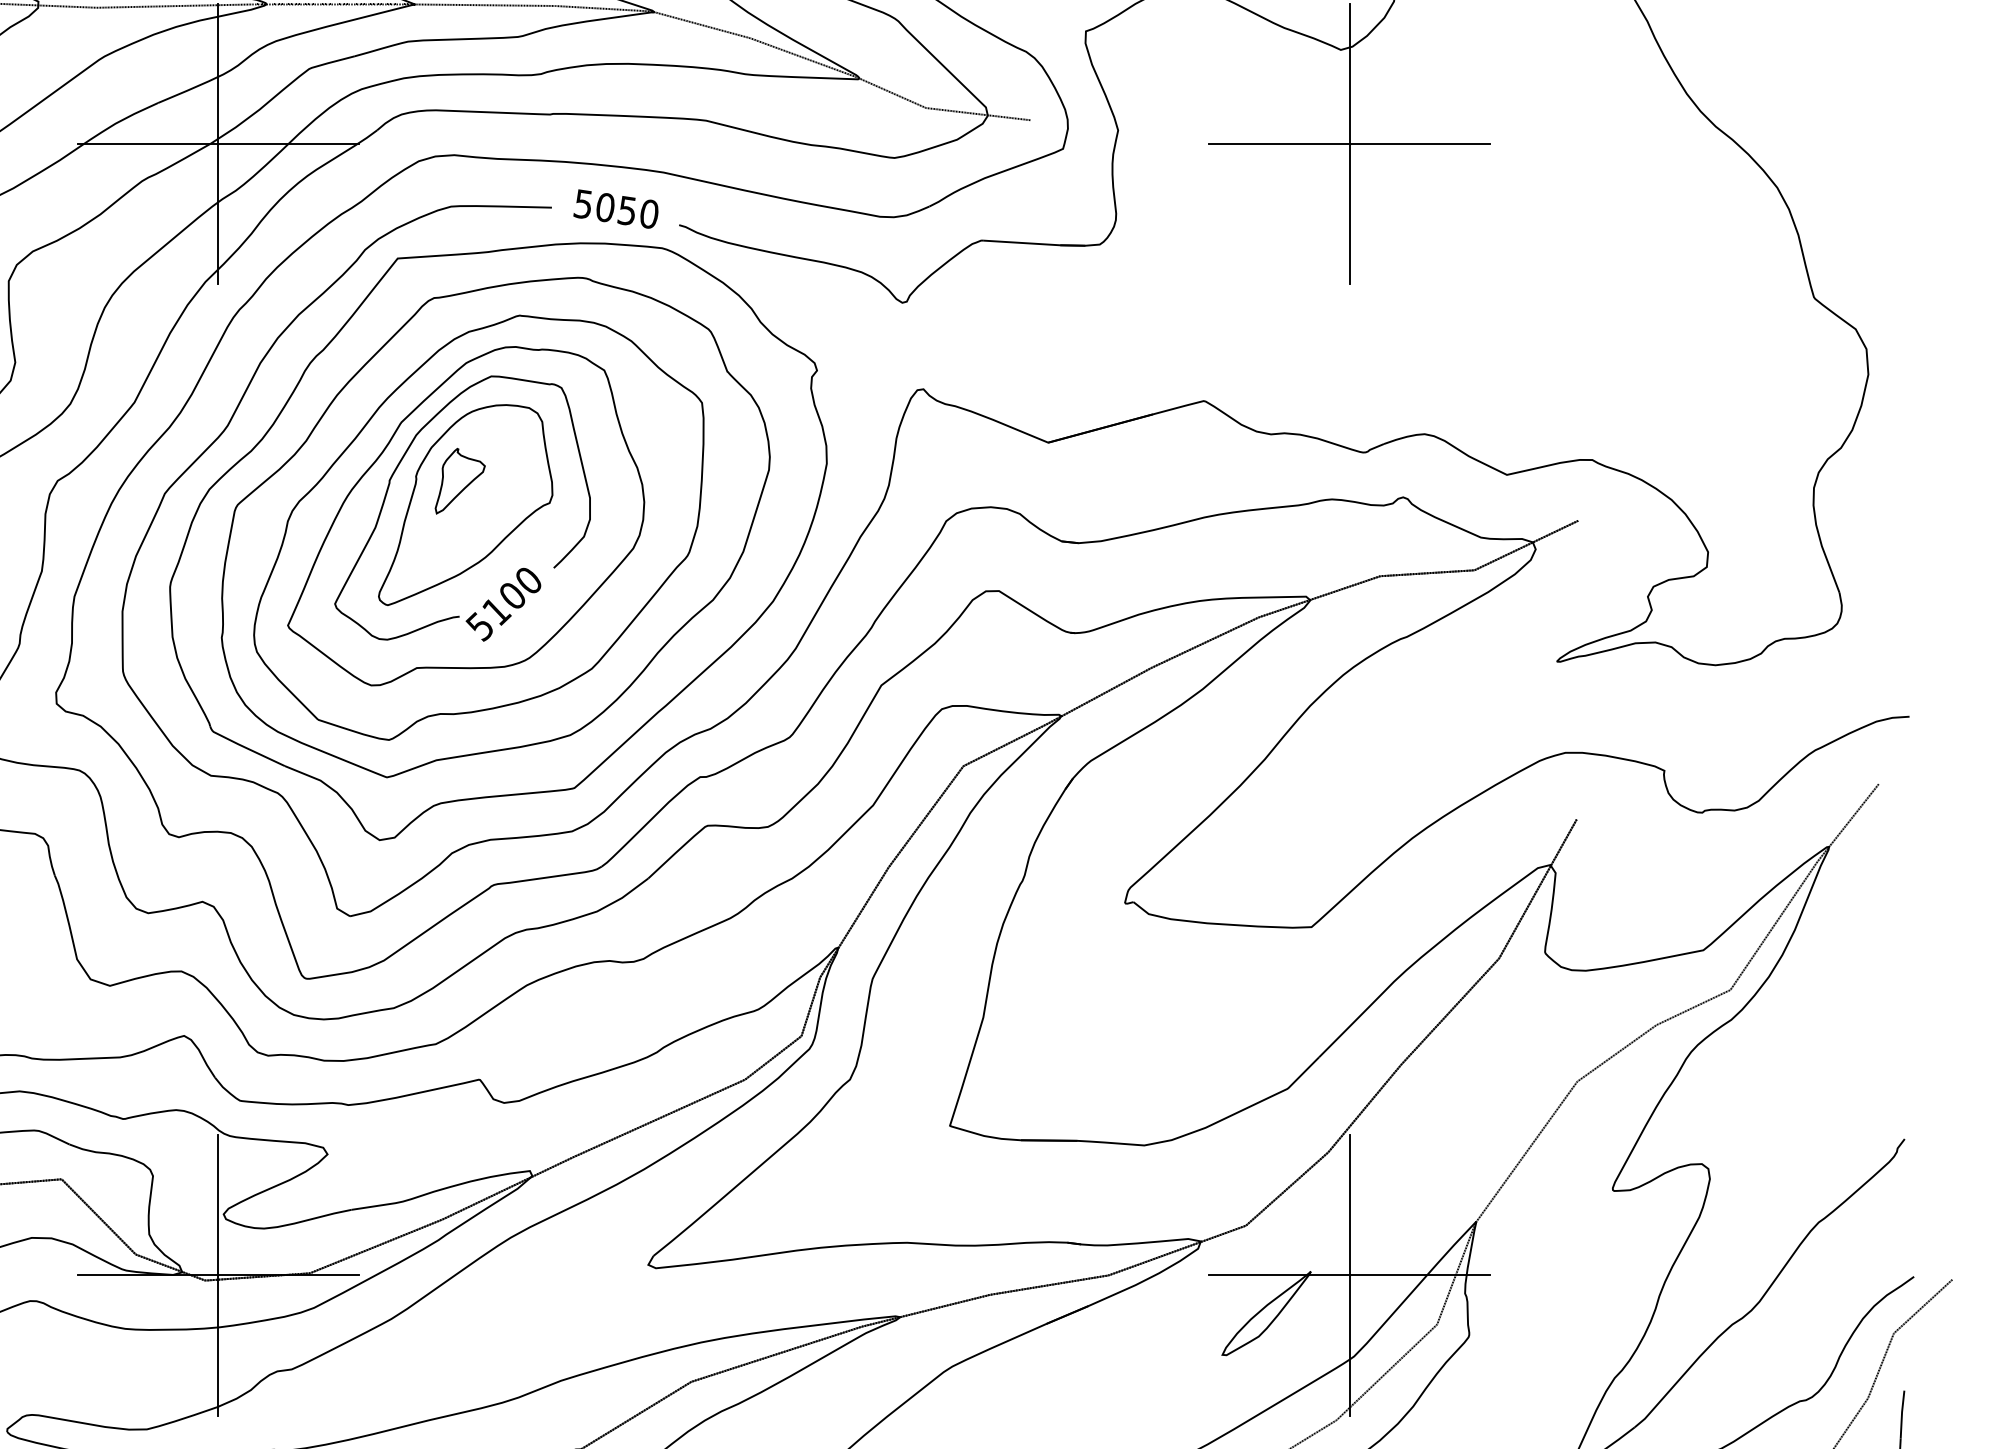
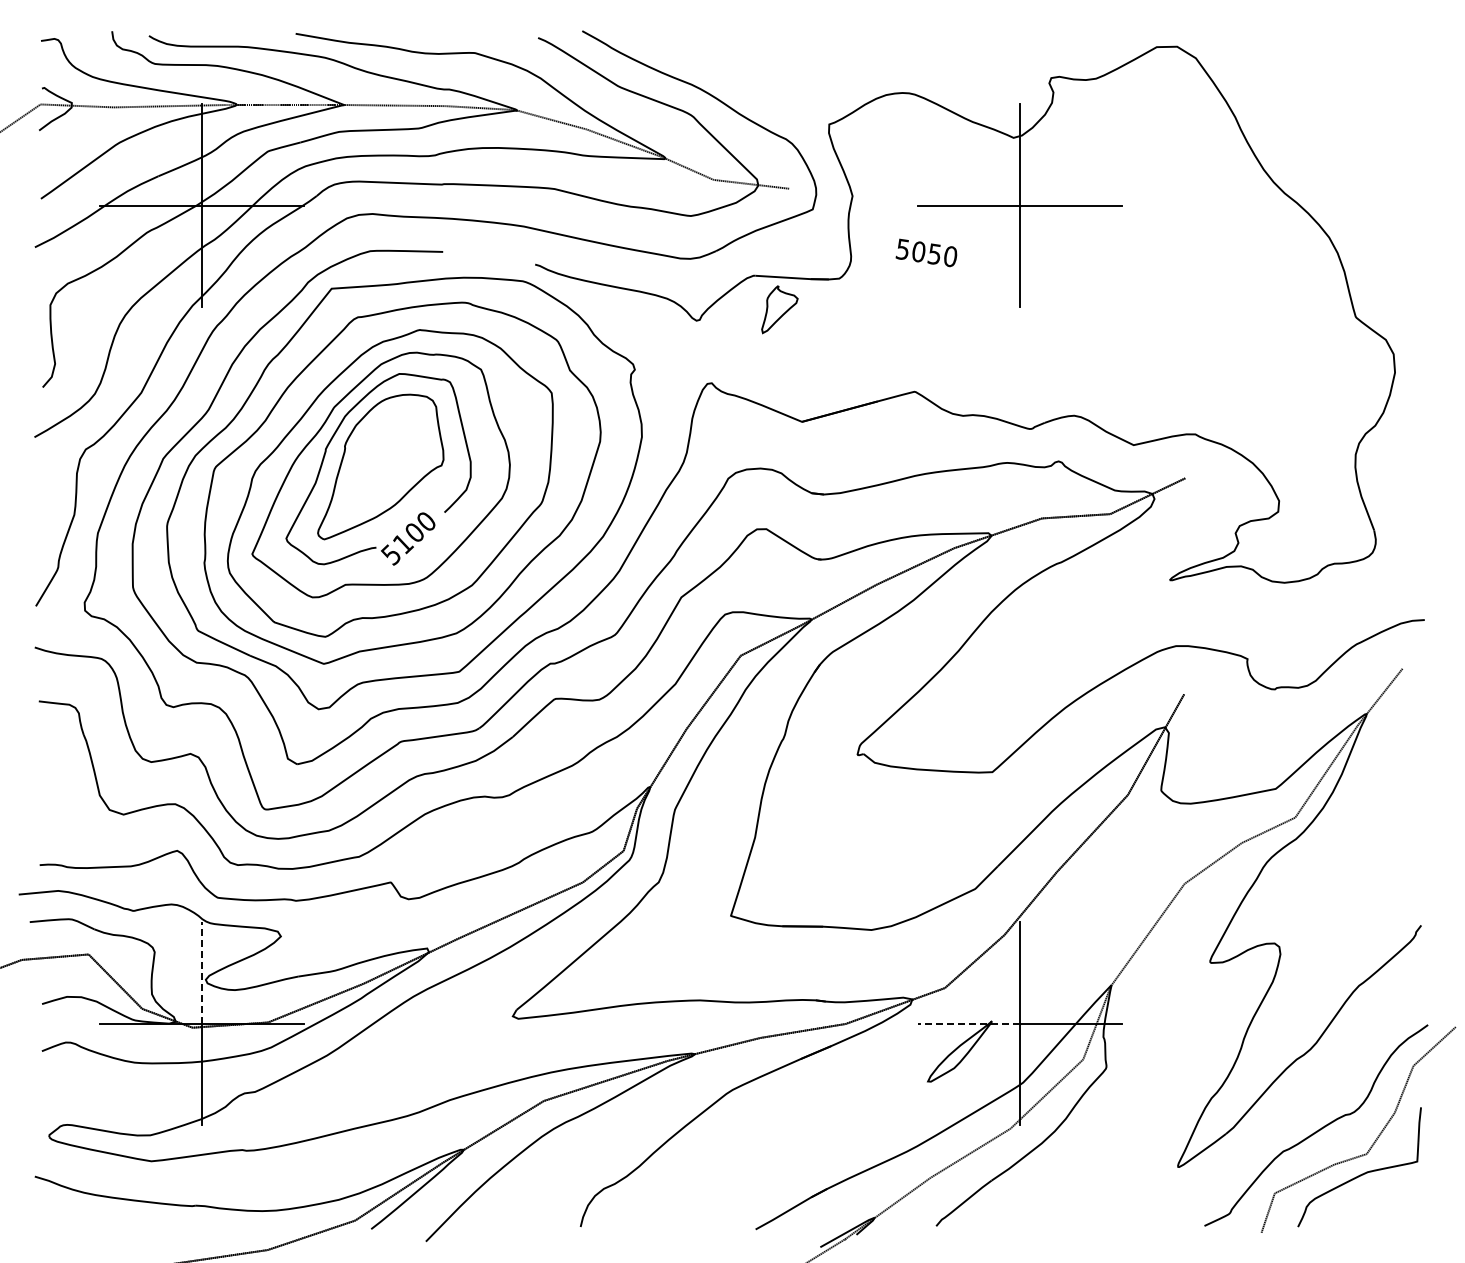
text: (616, 208) -> (926, 252), moved
part: (459, 480) -> (779, 309), moved
line: (217, 1205) -> (201, 973), solid -> dashed
line: (1278, 1274) -> (968, 1023), solid -> dashed

